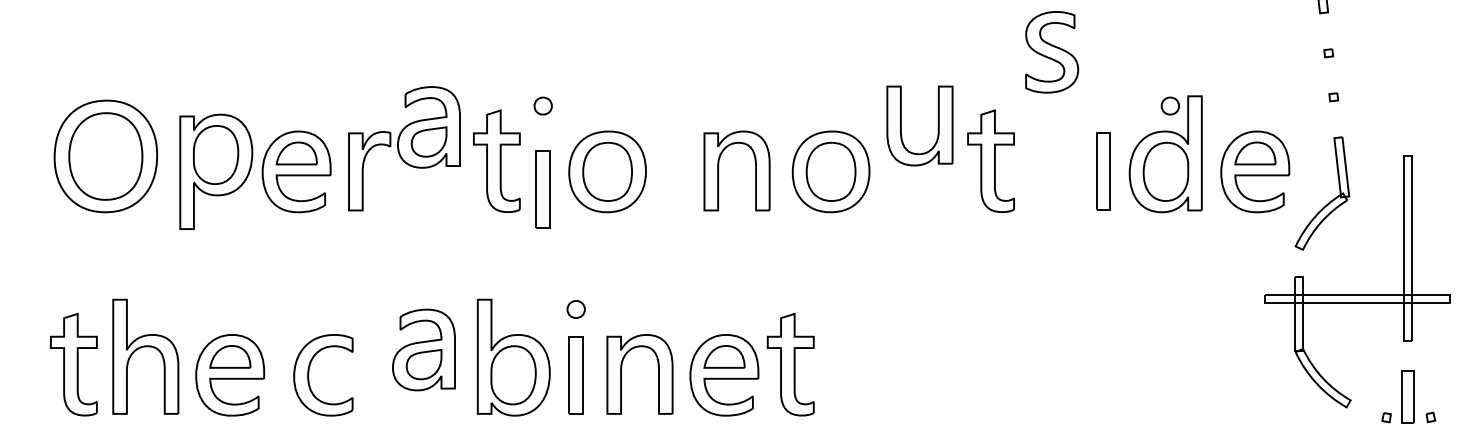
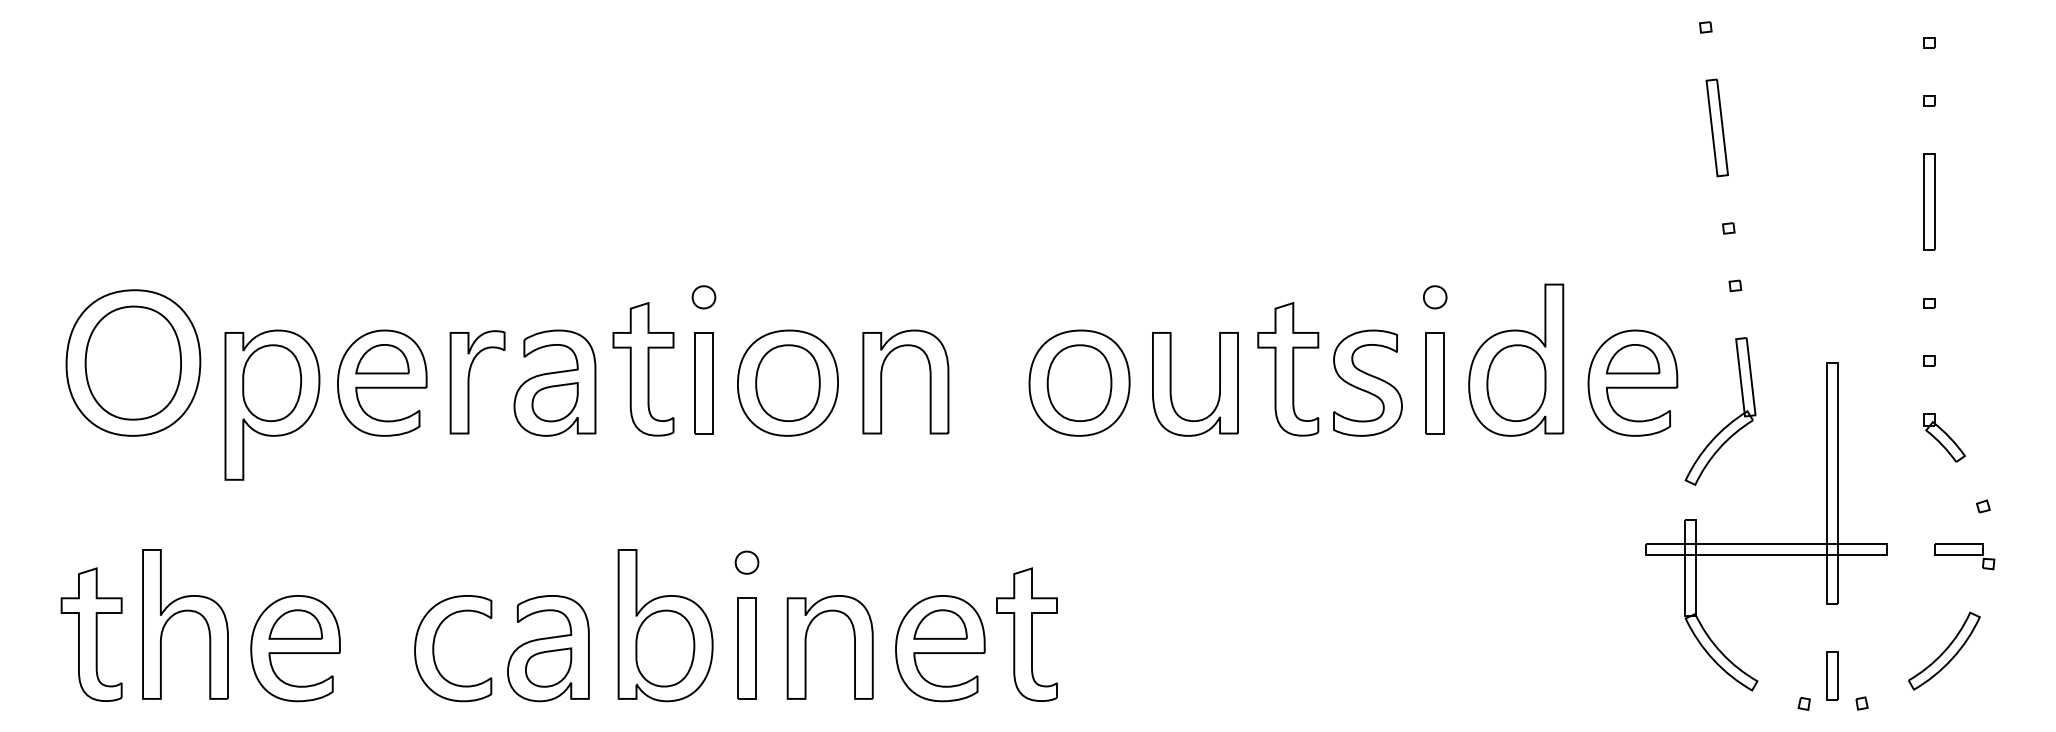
part: (1051, 51) -> (1367, 382), moved
part: (1170, 106) -> (1435, 297), moved
part: (428, 126) -> (554, 382), moved
part: (901, 126) -> (1171, 384), moved
part: (719, 170) -> (882, 381), moved
part: (216, 171) -> (272, 404), moved
part: (542, 189) -> (703, 383), moved
part: (424, 349) -> (548, 648), moved
part: (309, 375) -> (434, 648), moved
part: (1408, 395) -> (1832, 675), size x0.71

